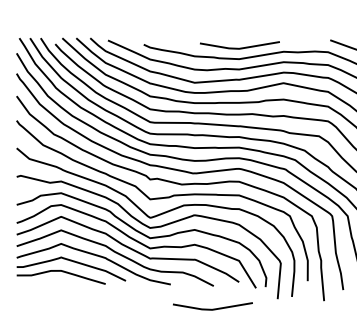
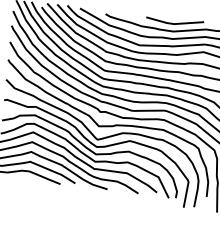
line: (212, 308) -> (135, 209), removed

